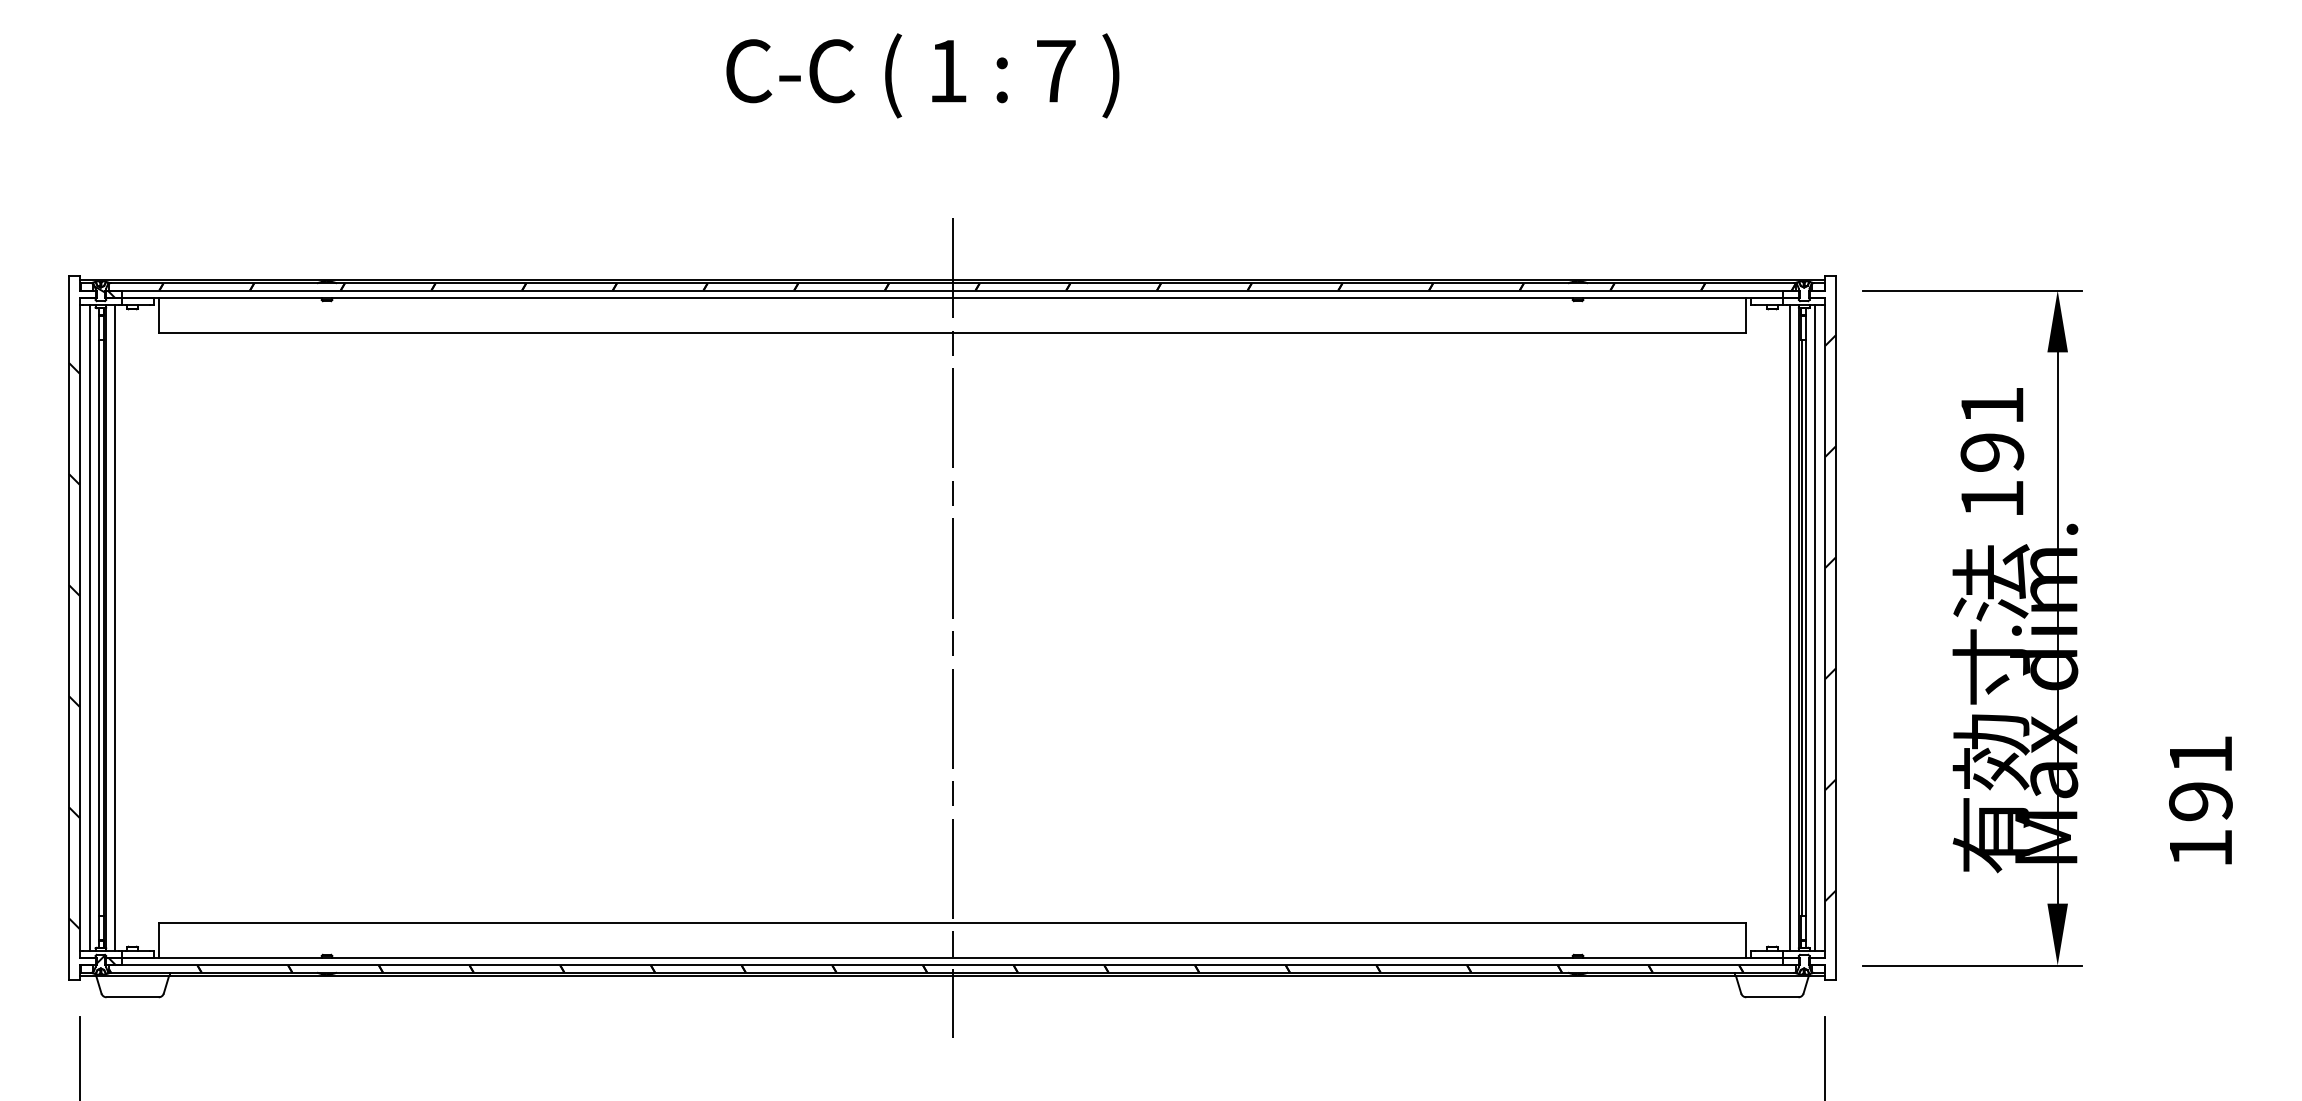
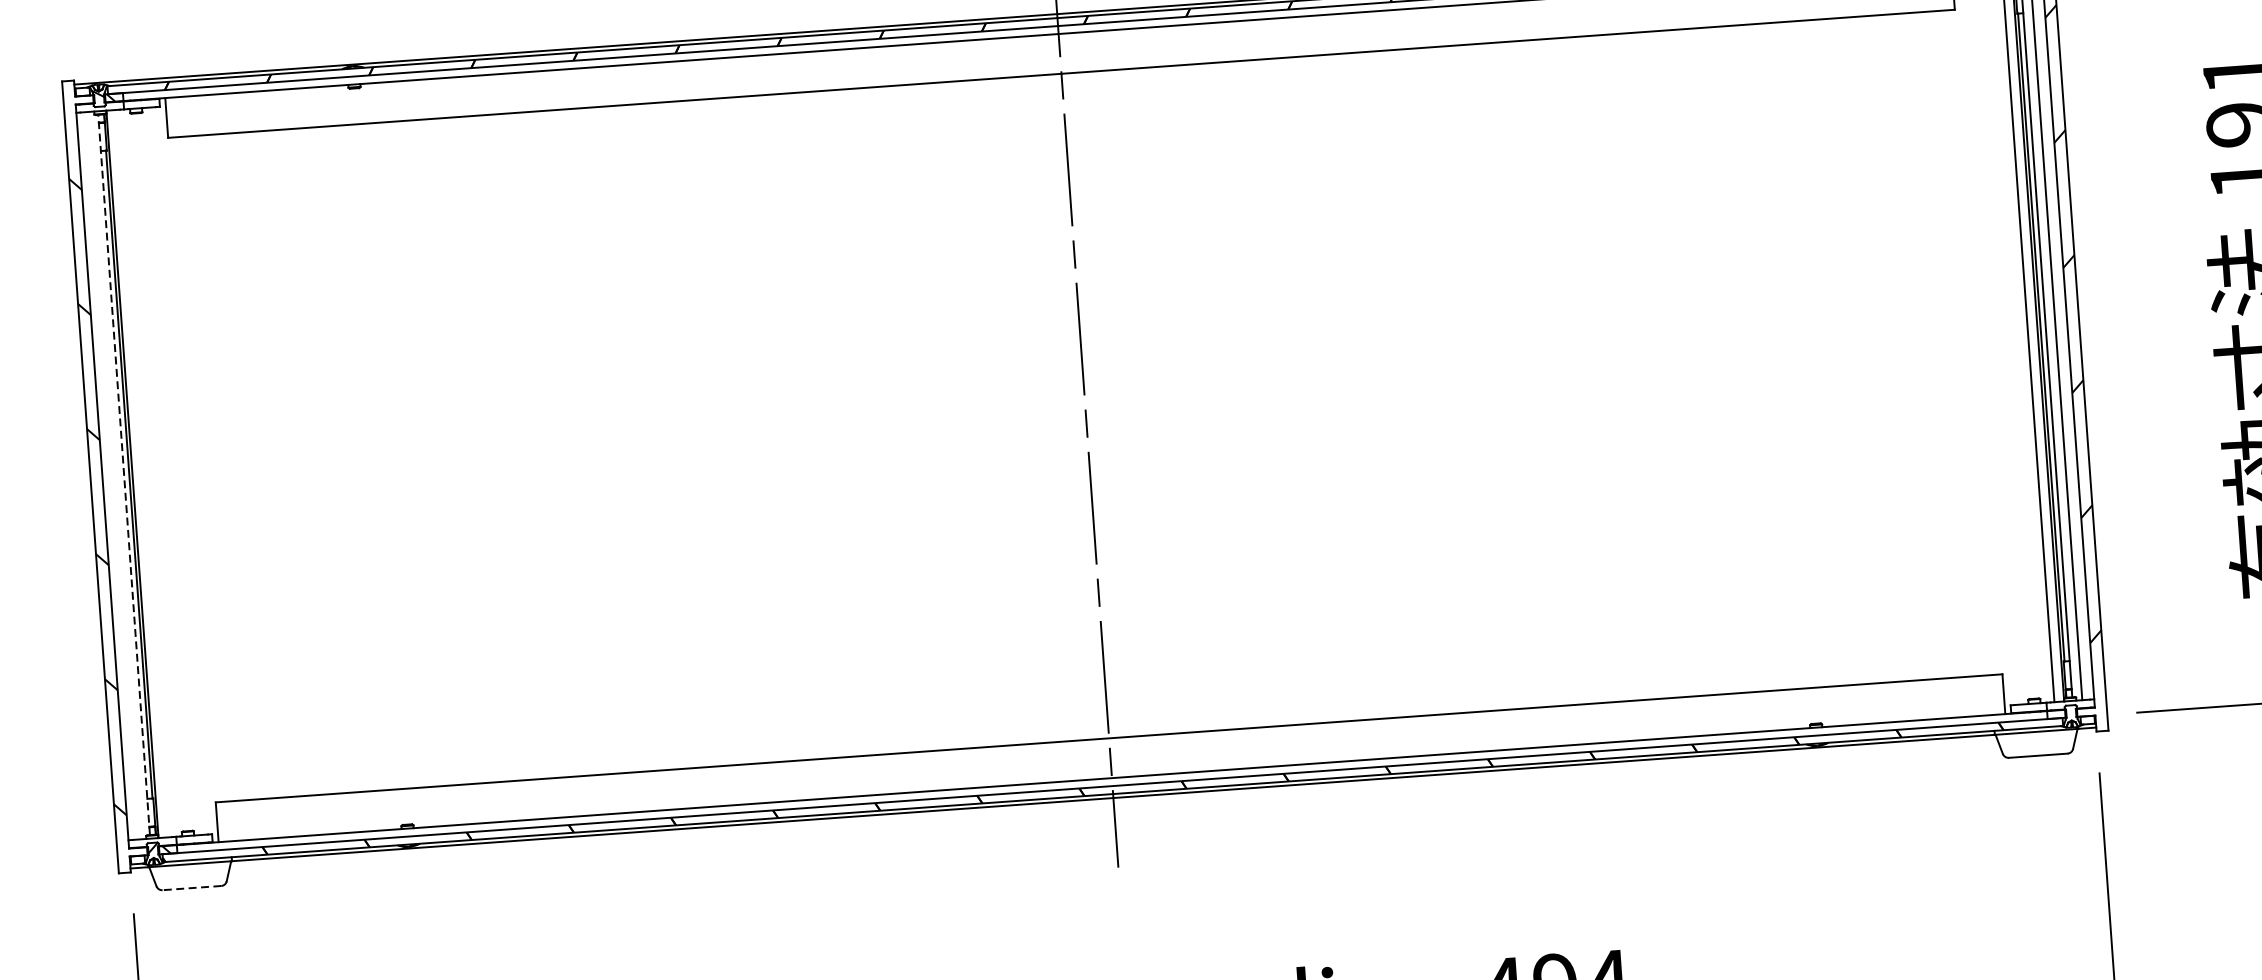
line: (90, 628) -> (114, 476), removed
line: (98, 628) -> (123, 475), solid -> dashed
line: (115, 628) -> (142, 474), removed
line: (132, 997) -> (191, 888), solid -> dashed

